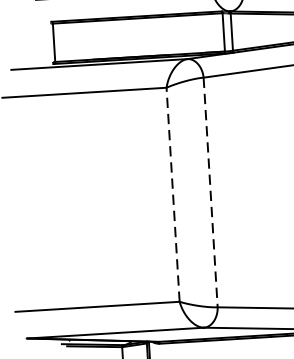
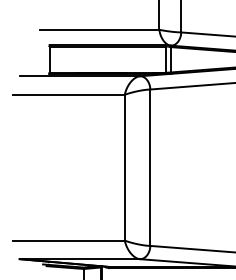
line: (210, 193) -> (150, 168), dashed -> solid
line: (172, 194) -> (124, 167), dashed -> solid

